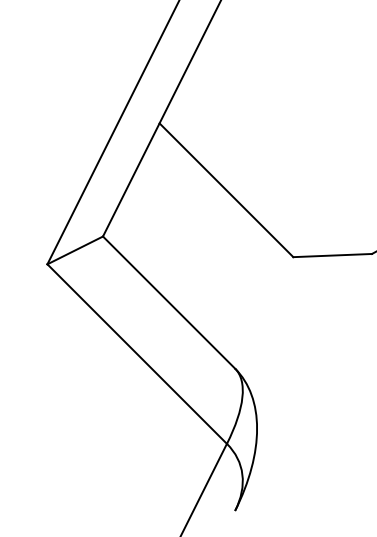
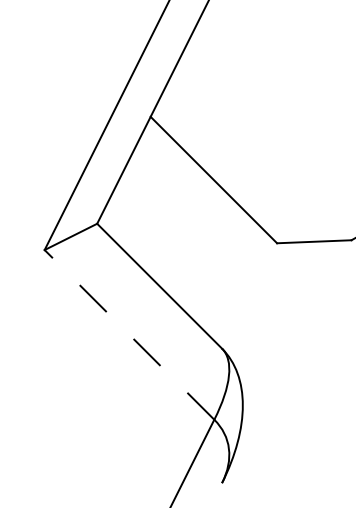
line: (137, 353) -> (129, 334), solid -> dashed

